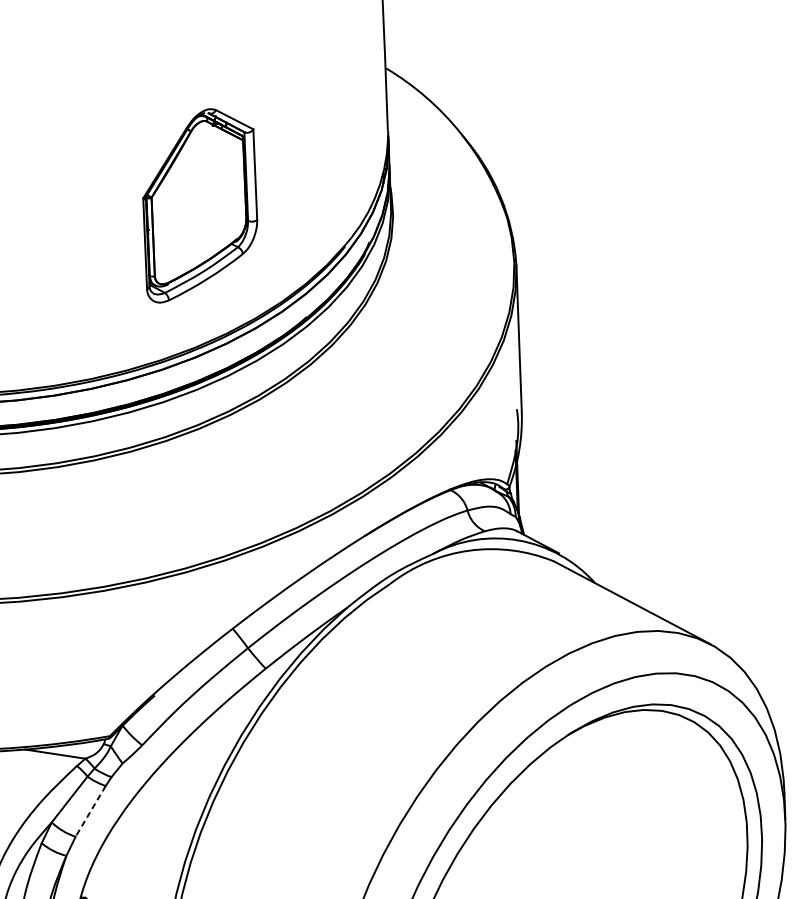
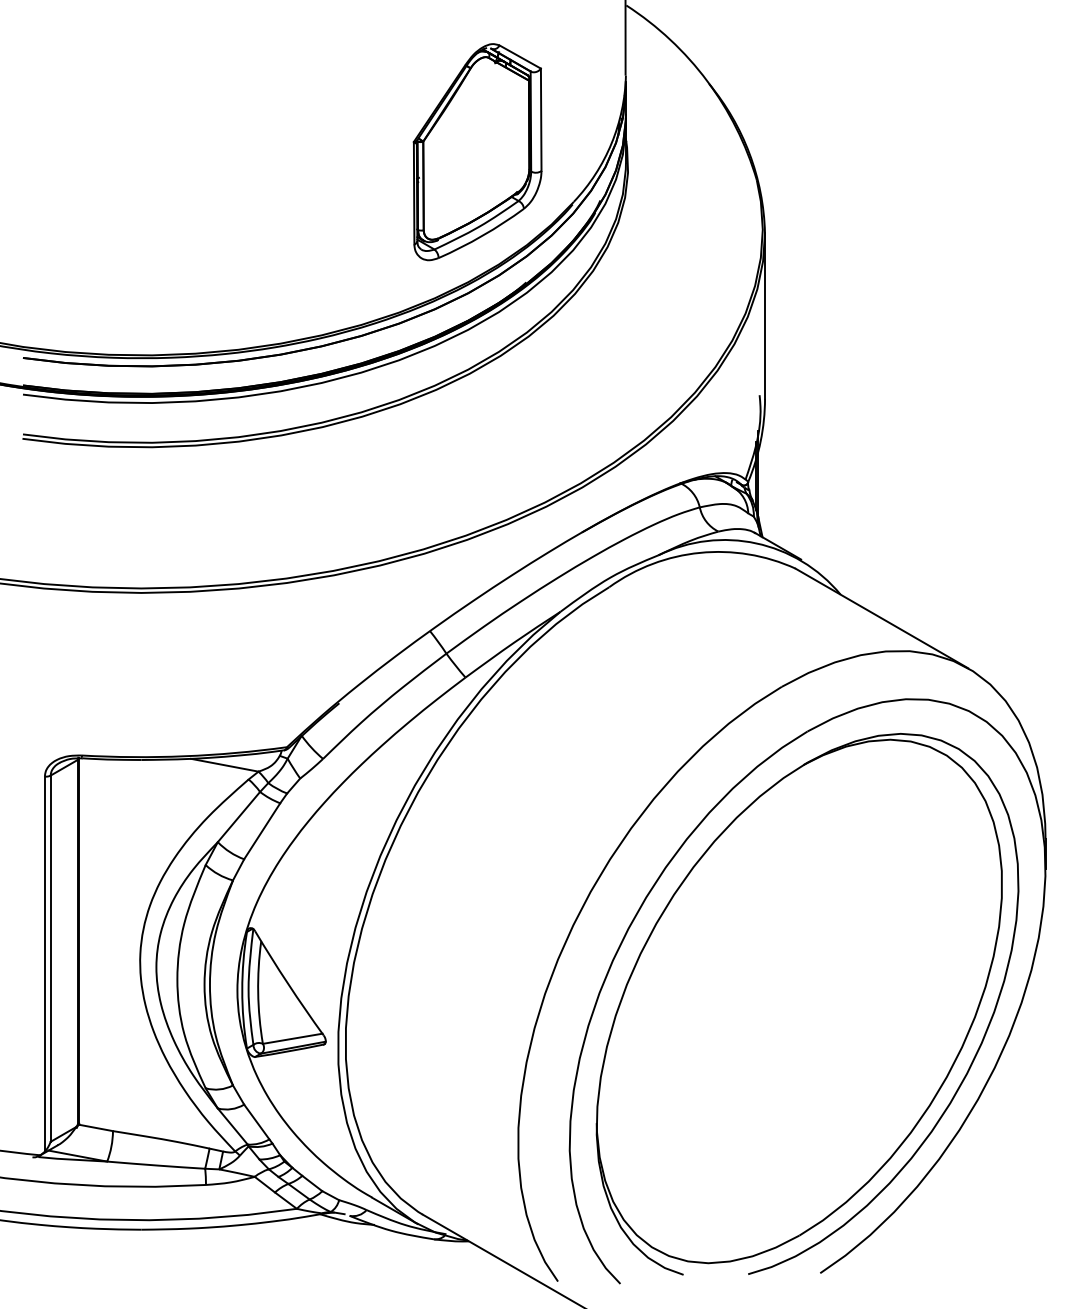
part: (199, 205) -> (477, 152), moved
line: (90, 811) -> (261, 831), dashed -> solid

